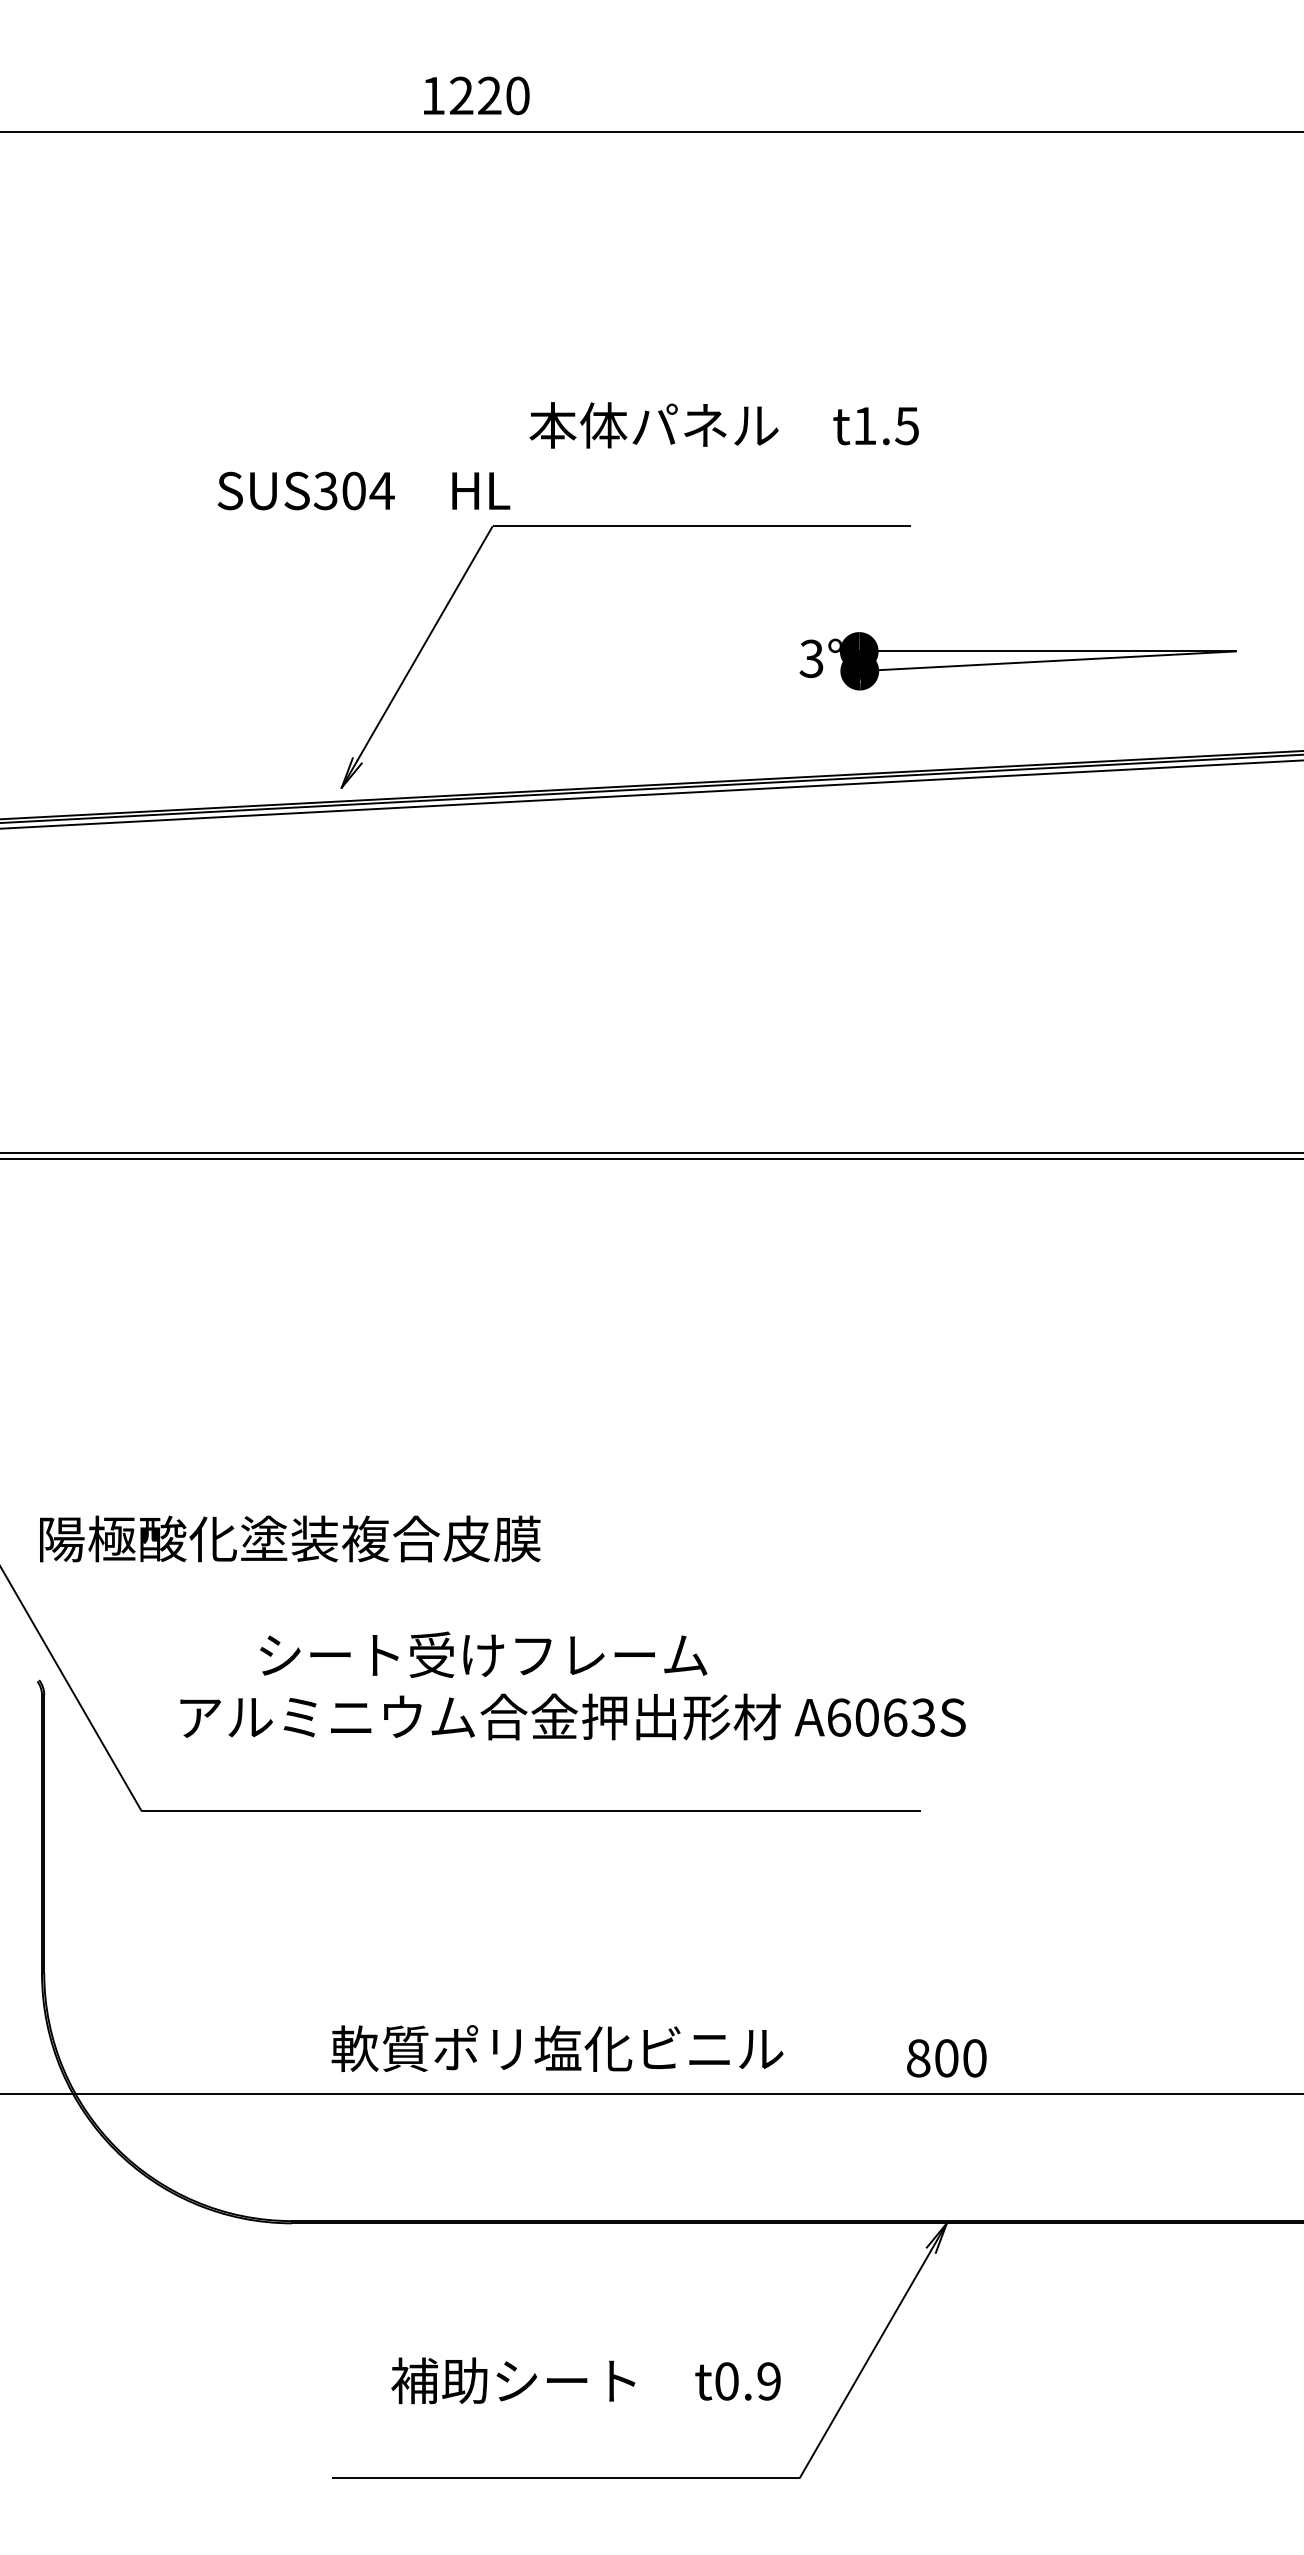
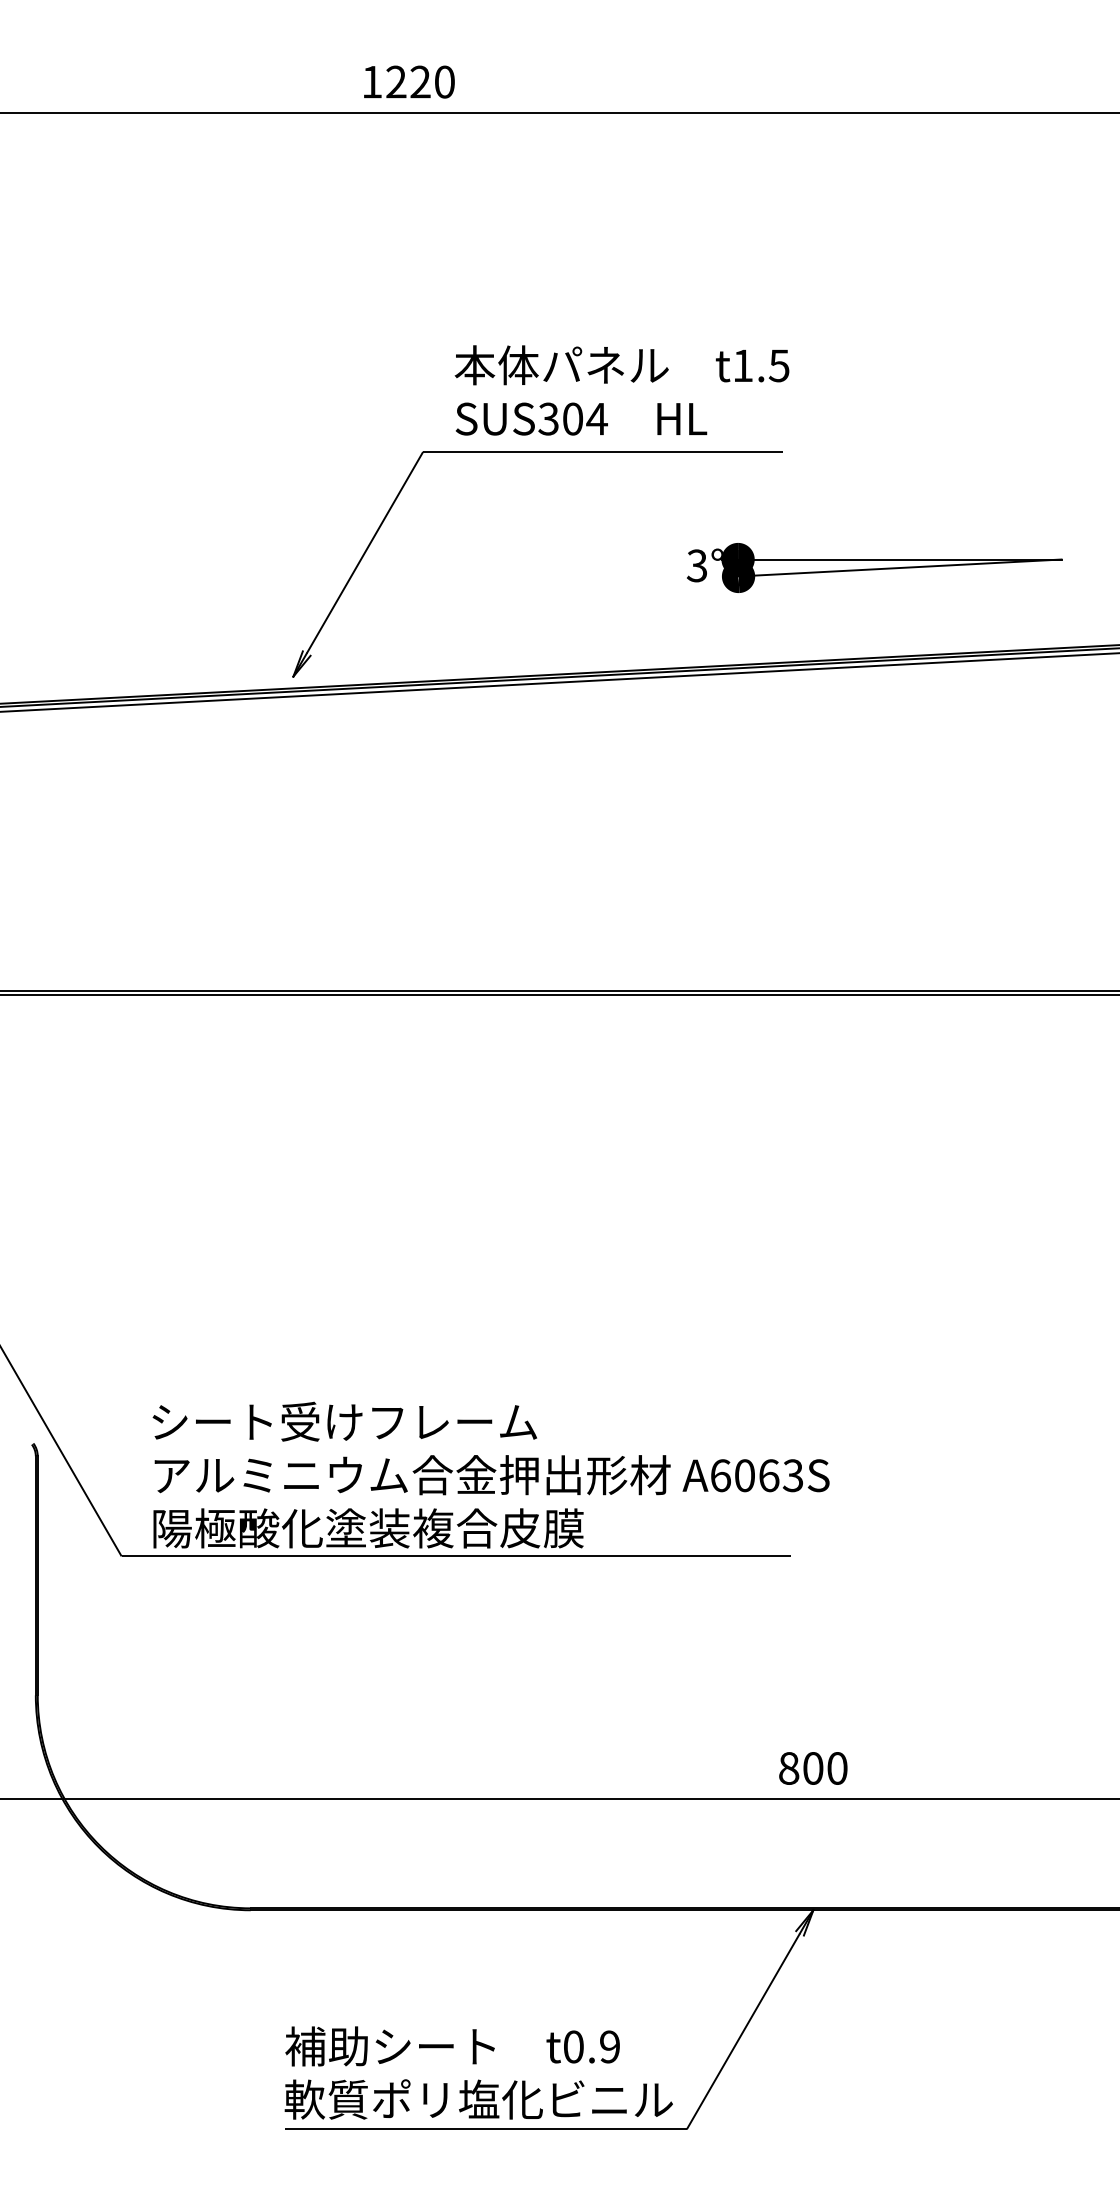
text: (363, 490) -> (581, 418), moved
text: (290, 1538) -> (368, 1528), moved
text: (483, 1654) -> (344, 1421), moved
text: (557, 2048) -> (478, 2099), moved
text: (585, 2380) -> (452, 2046), moved

